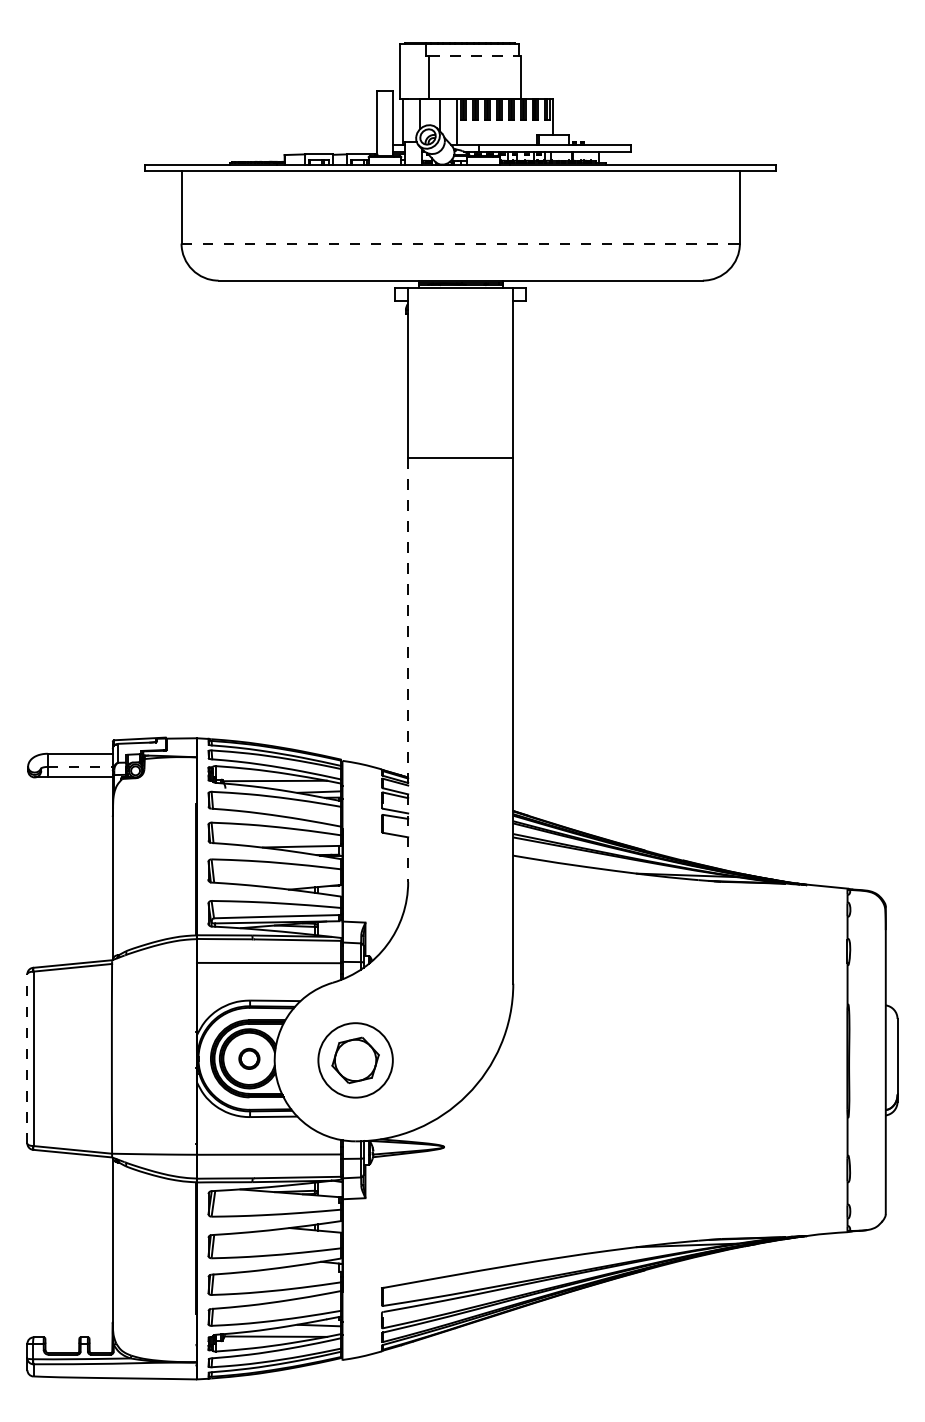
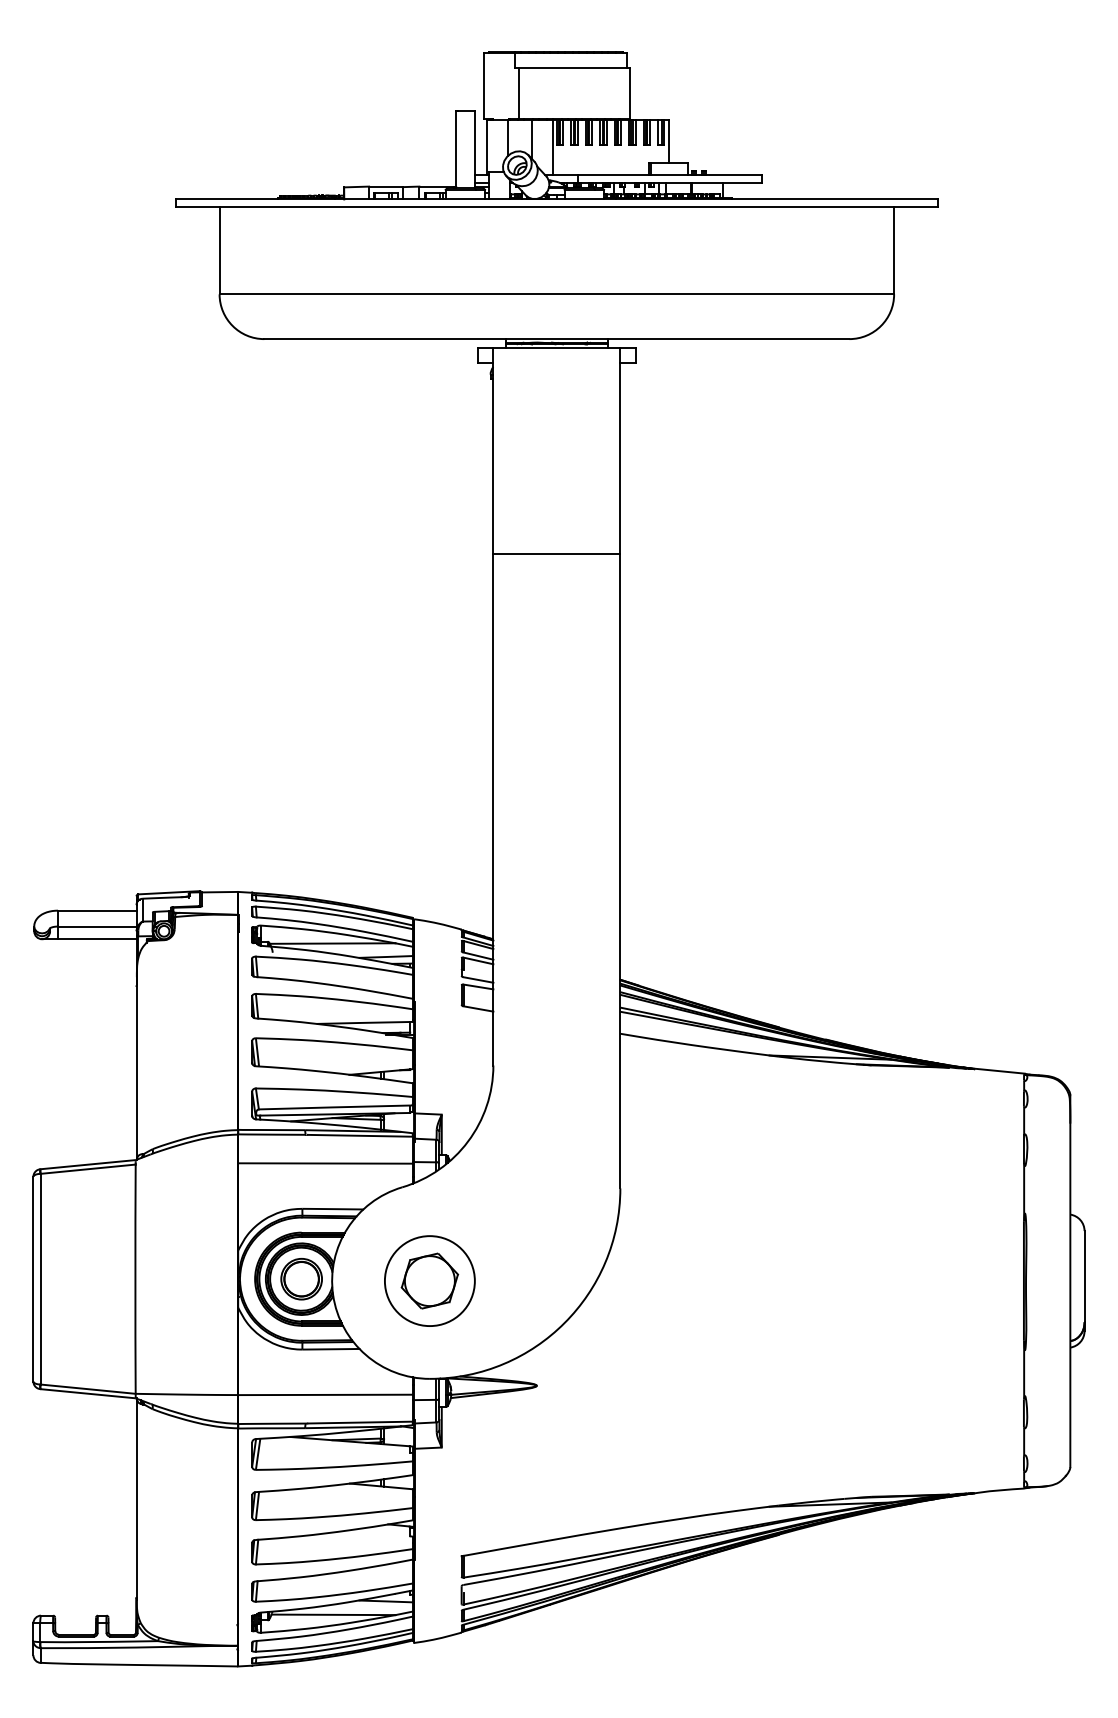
line: (475, 55) -> (574, 67), dashed -> solid
line: (461, 243) -> (557, 294), dashed -> solid
line: (408, 670) -> (493, 809), dashed -> solid
line: (80, 766) -> (97, 926), dashed -> solid
line: (27, 1058) -> (33, 1278), dashed -> solid
part: (249, 1059) -> (301, 1279), size x1.67

